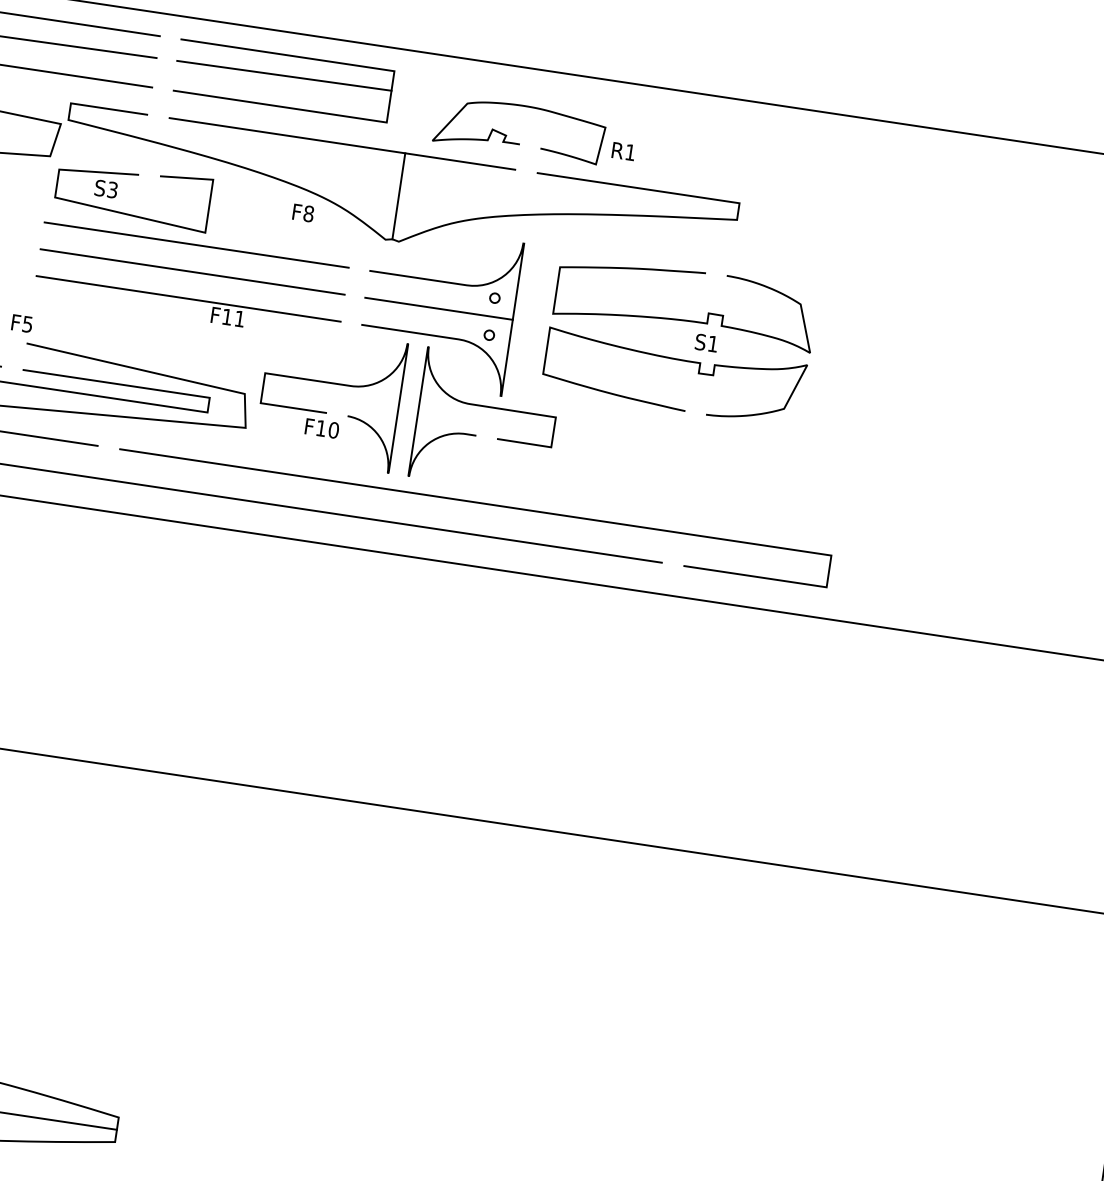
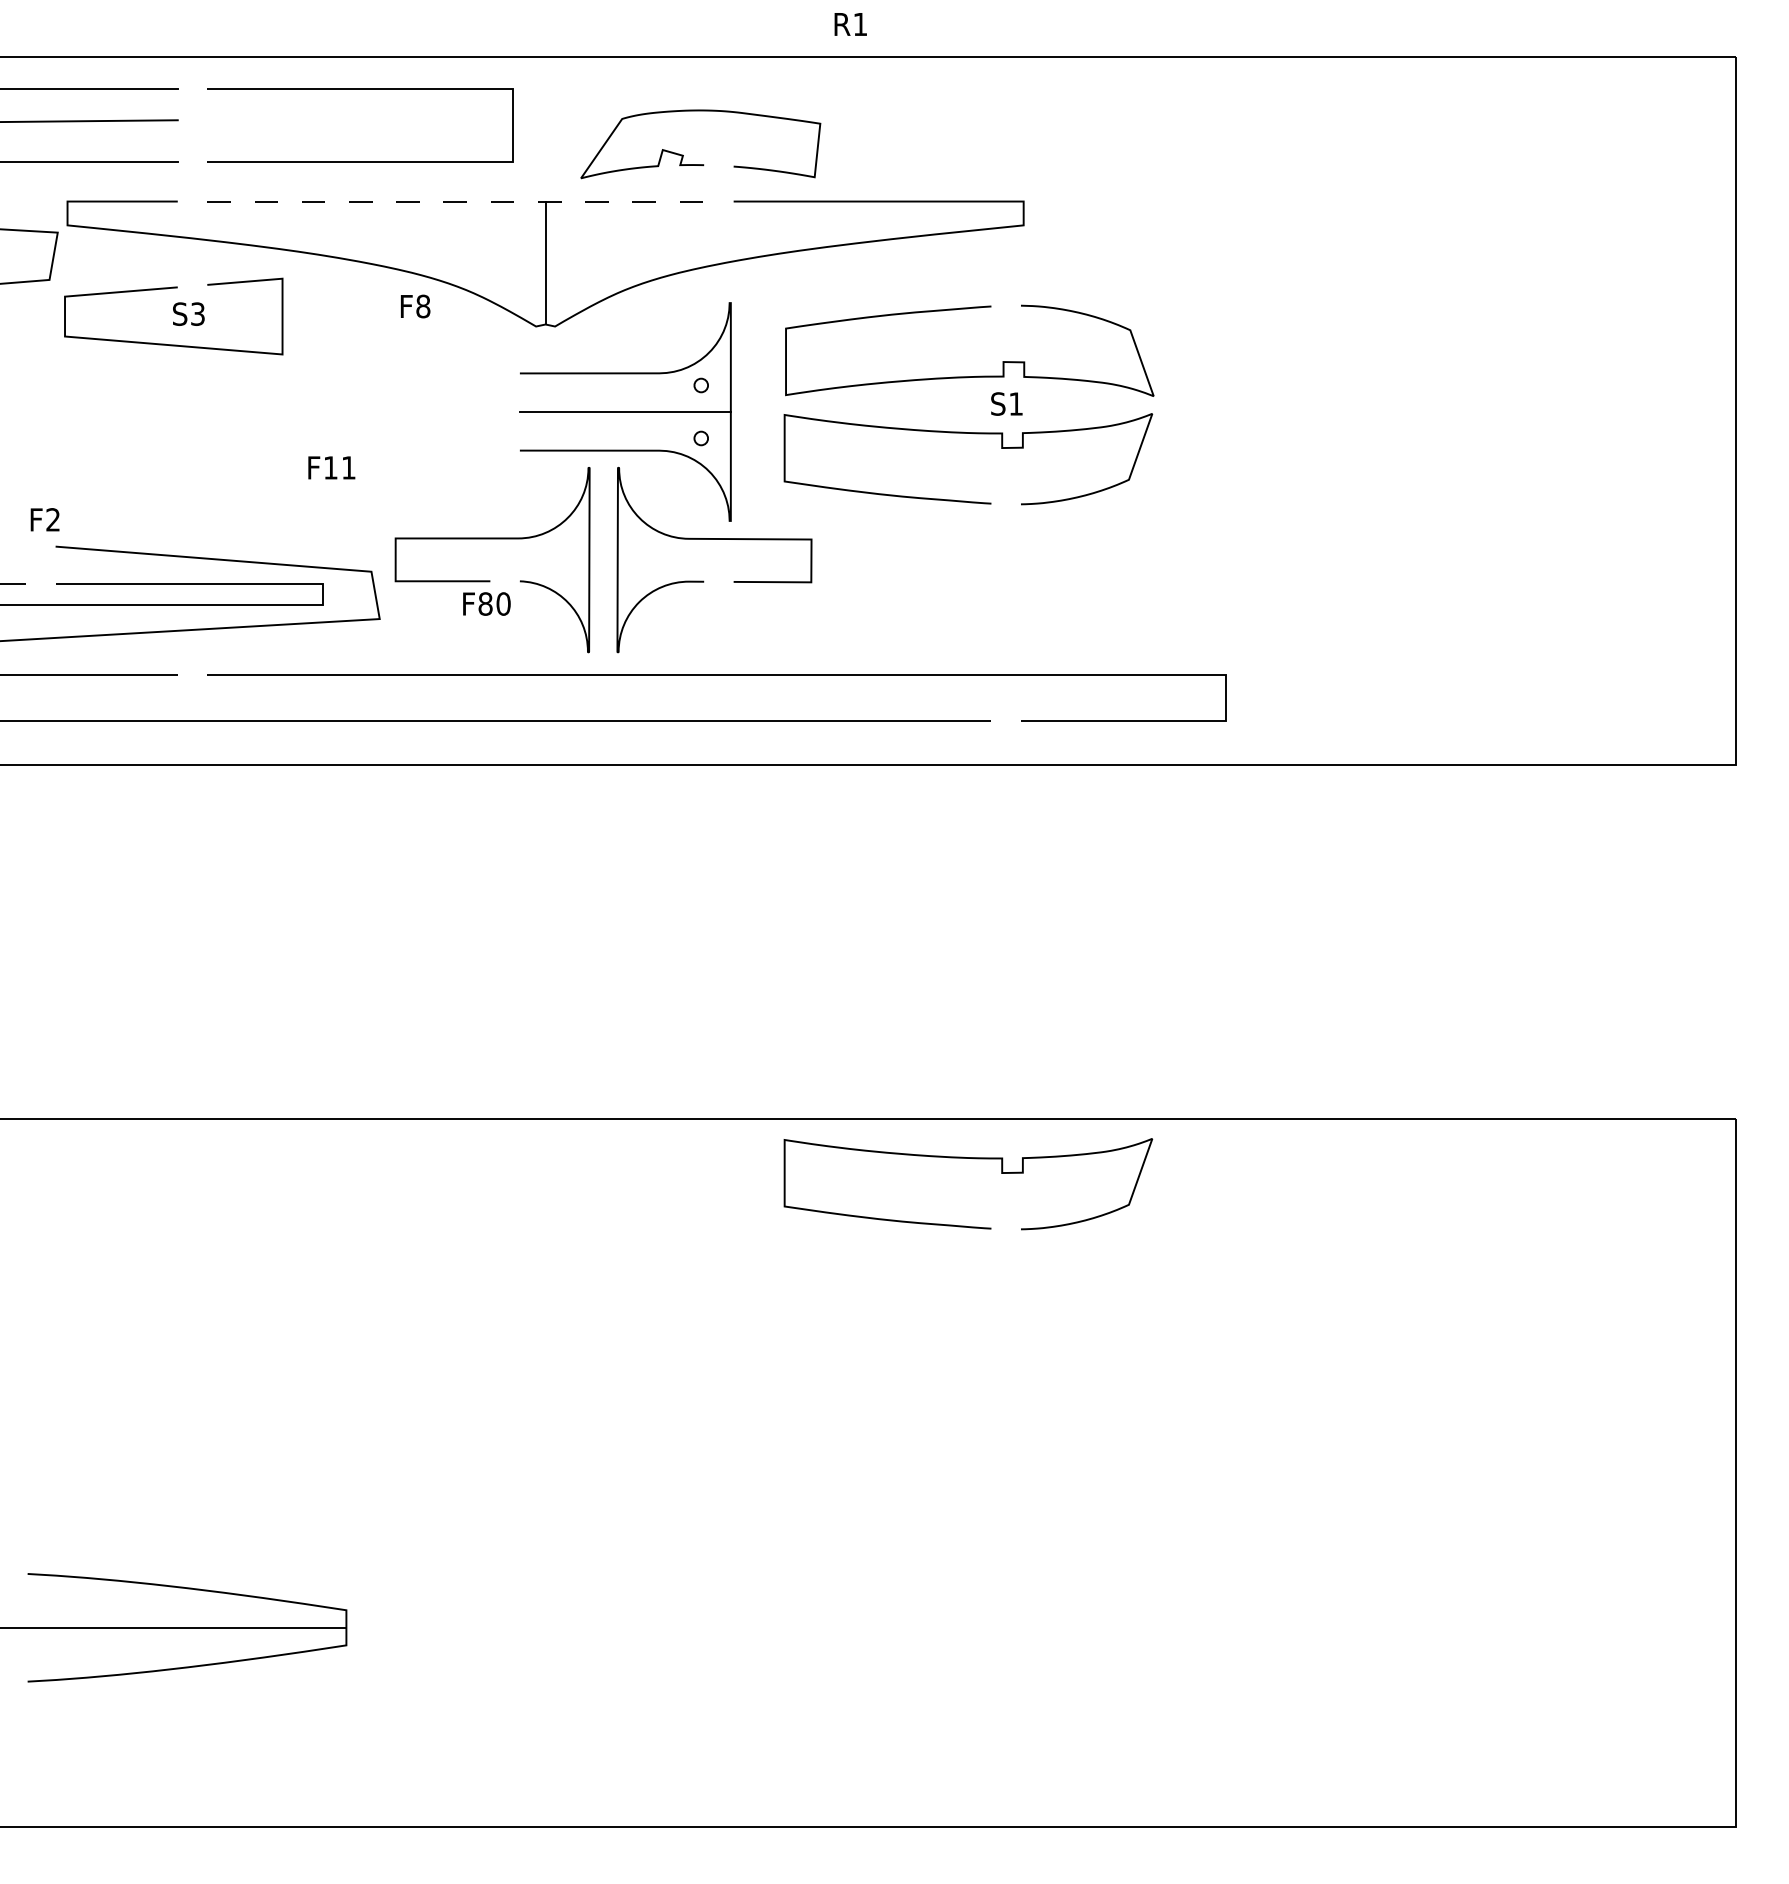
line: (284, 75) -> (360, 117), removed
line: (342, 143) -> (456, 201), solid -> dashed
text: (623, 151) -> (850, 24), moved
text: (106, 188) -> (188, 313), moved
line: (196, 245) -> (272, 373), removed
line: (192, 271) -> (272, 411), removed
line: (188, 298) -> (272, 450), removed
text: (27, 324) -> (52, 519), F5 -> F2
text: (321, 428) -> (485, 603), F10 -> F80
curve: (605, 867) -> (974, 1159), added

